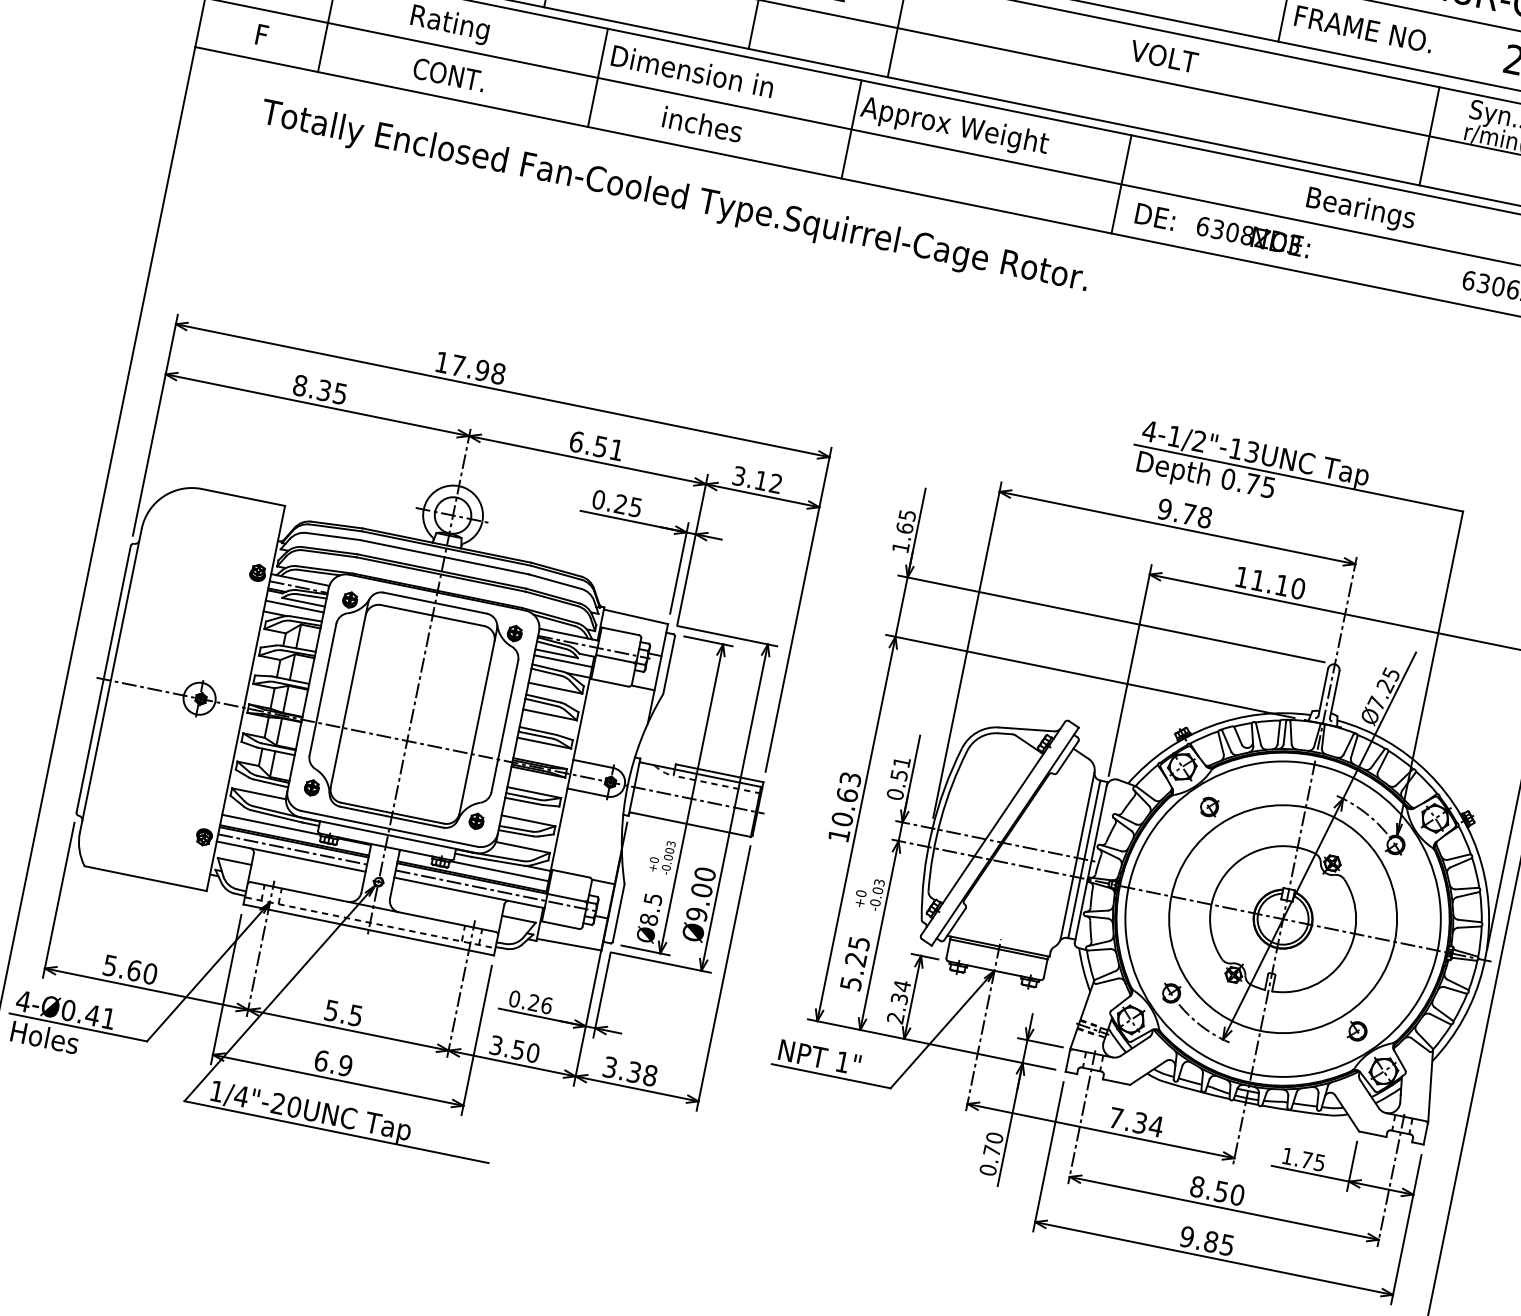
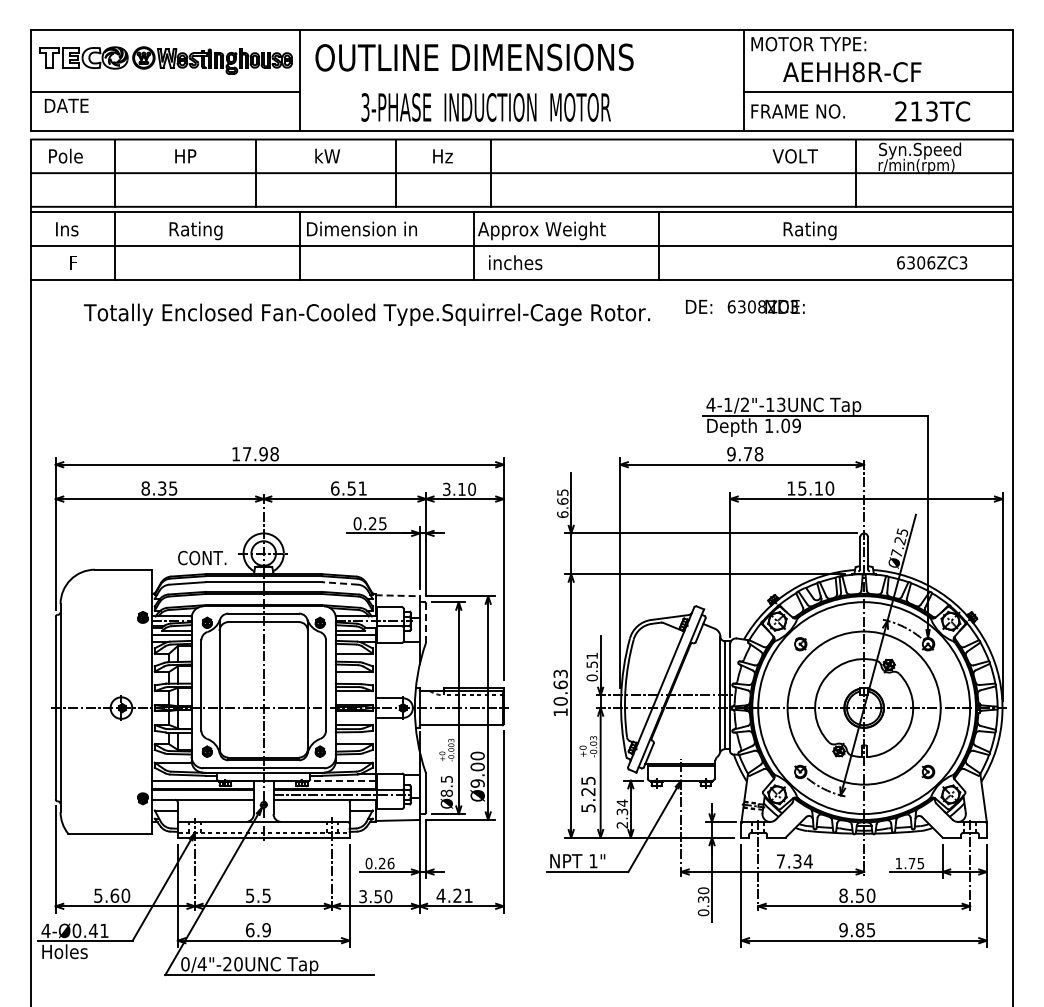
text: (1162, 56) -> (794, 156), moved
text: (449, 74) -> (202, 557), moved
text: (702, 124) -> (515, 262), moved
text: (1362, 209) -> (821, 230), Bearings -> Rating
text: (1223, 230) -> (745, 306), moved
text: (776, 482) -> (472, 488), 3.12 -> 3.10
text: (1247, 482) -> (782, 425), 0.75 -> 1.09
text: (900, 547) -> (562, 514), 1.65 -> 6.65
text: (1258, 580) -> (802, 488), 11.10 -> 15.10
line: (554, 581) -> (339, 583), solid -> dashed
line: (637, 616) -> (398, 595), solid -> dashed
line: (669, 665) -> (426, 623), solid -> dashed
line: (292, 848) -> (202, 794), removed
line: (498, 871) -> (341, 781), solid -> dashed
text: (629, 1070) -> (454, 895), 3.38 -> 4.21
text: (216, 1091) -> (185, 964), 1/4"-20UNC -> 0/4"-20UNC
text: (991, 1150) -> (703, 899), 0.70 -> 0.30

